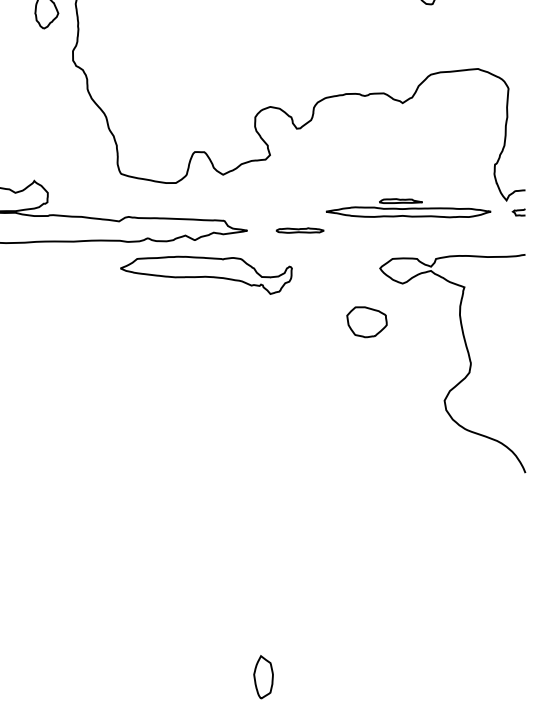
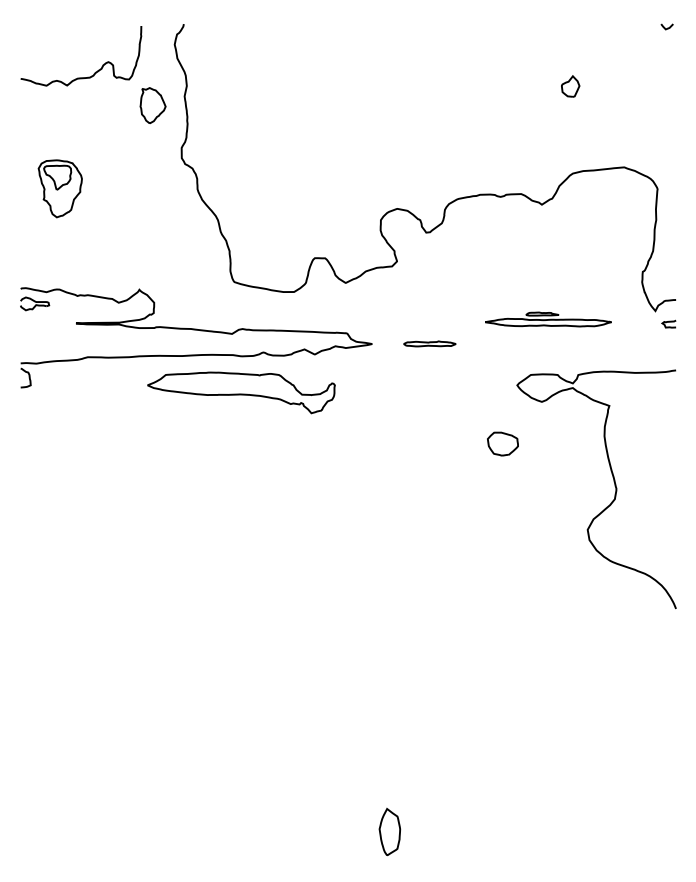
part: (408, 208) -> (548, 319), size x0.7
part: (206, 275) -> (241, 392), moved
part: (366, 321) -> (502, 443), size x0.7

